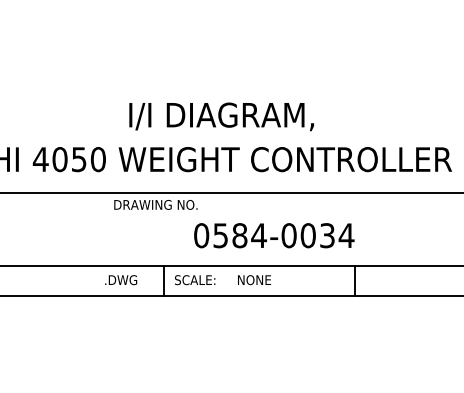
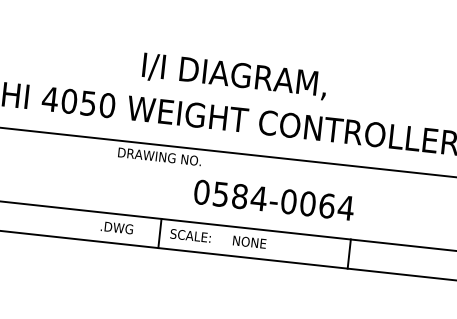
text: (327, 235) -> (327, 205), 0584-0034 -> 0584-0064

